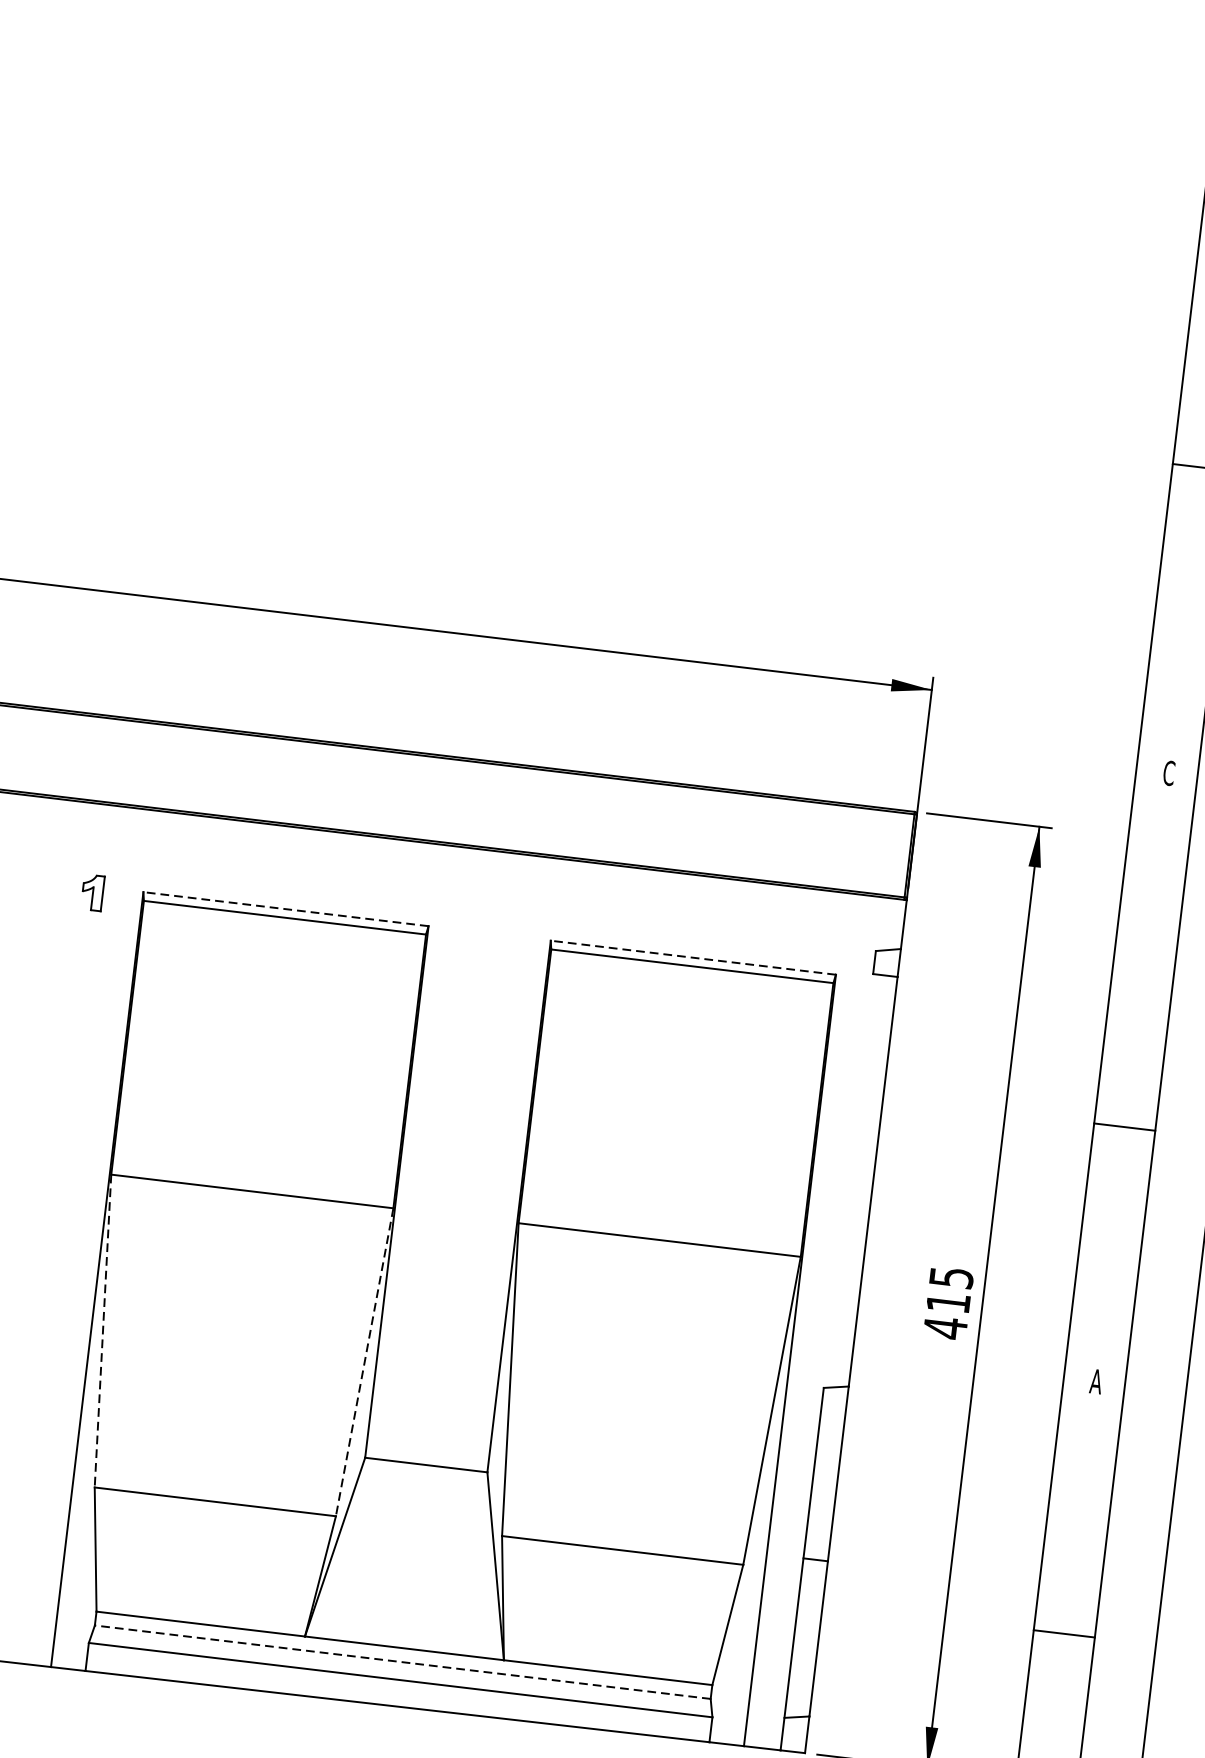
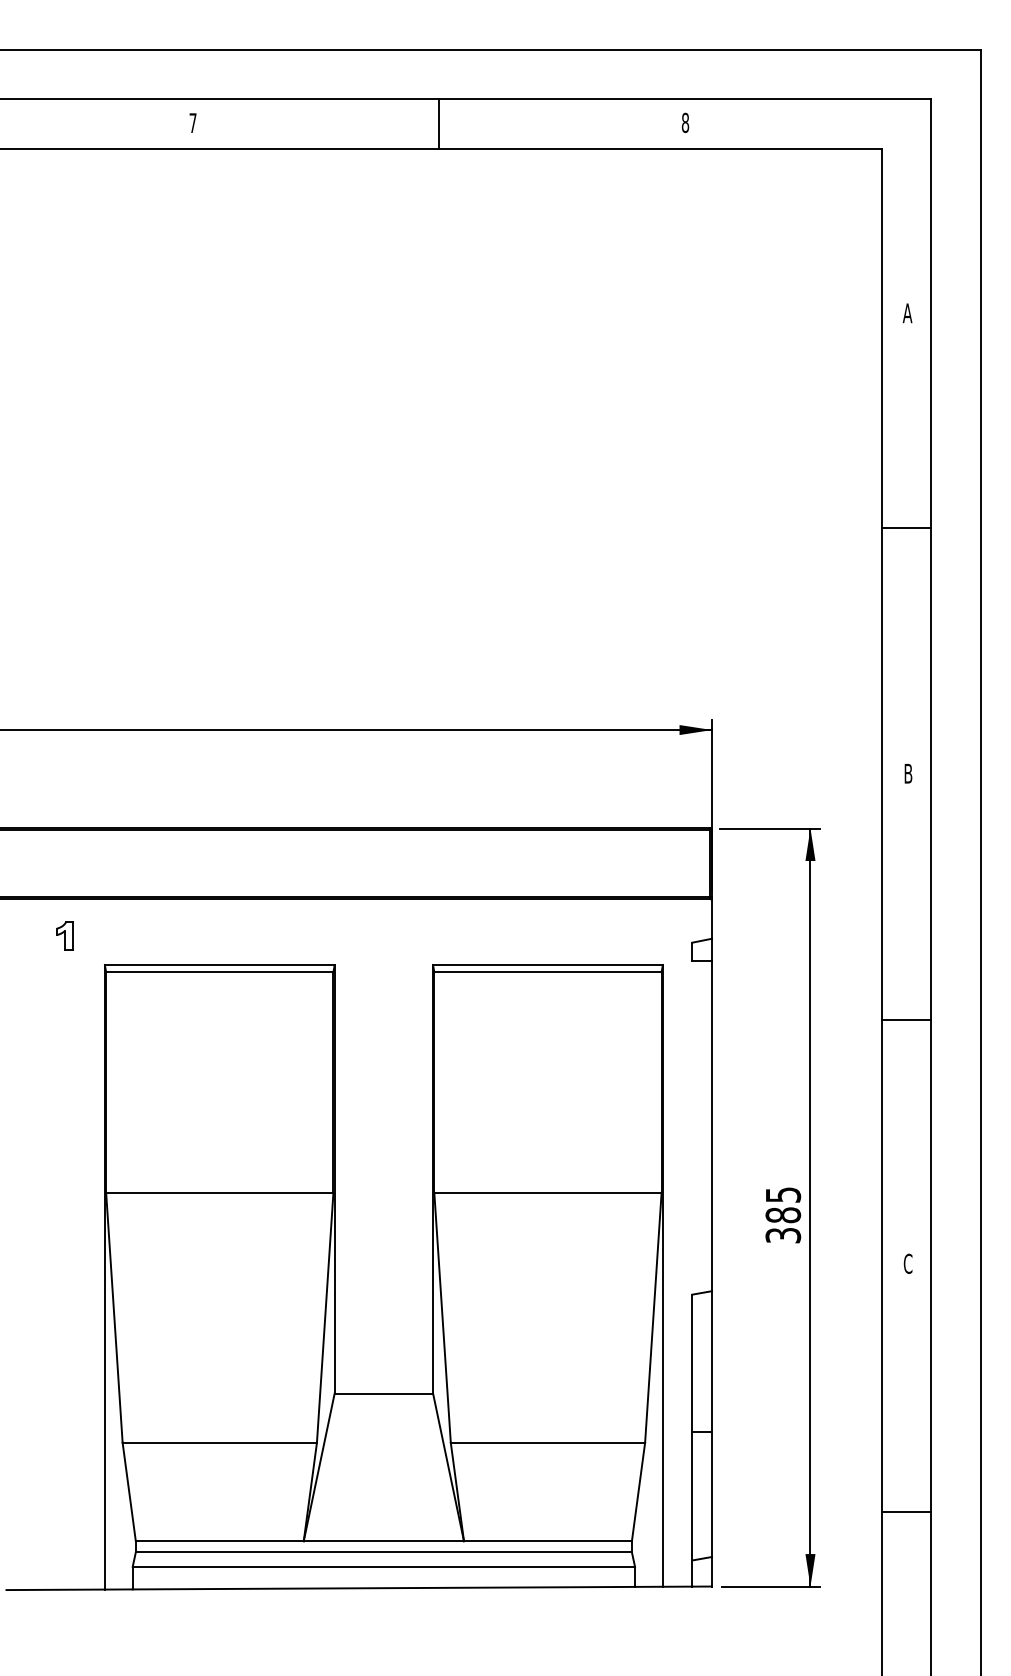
text: (1169, 773) -> (908, 773), C -> B
part: (92, 892) -> (64, 935), moved
line: (285, 909) -> (219, 965), dashed -> solid
line: (692, 957) -> (547, 965), dashed -> solid
line: (1124, 1126) -> (906, 1019), moved
text: (947, 1315) -> (783, 1225), 415 -> 385
line: (103, 1331) -> (114, 1318), dashed -> solid
line: (364, 1363) -> (325, 1318), dashed -> solid
text: (1095, 1381) -> (907, 1263), A -> C
line: (1064, 1634) -> (906, 1512), moved
line: (402, 1662) -> (383, 1552), dashed -> solid

